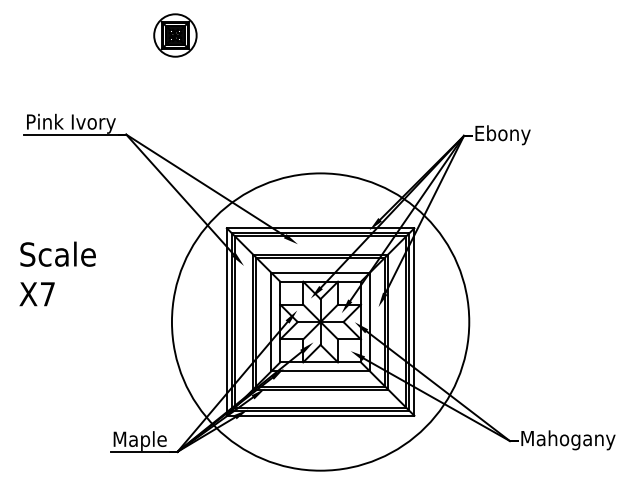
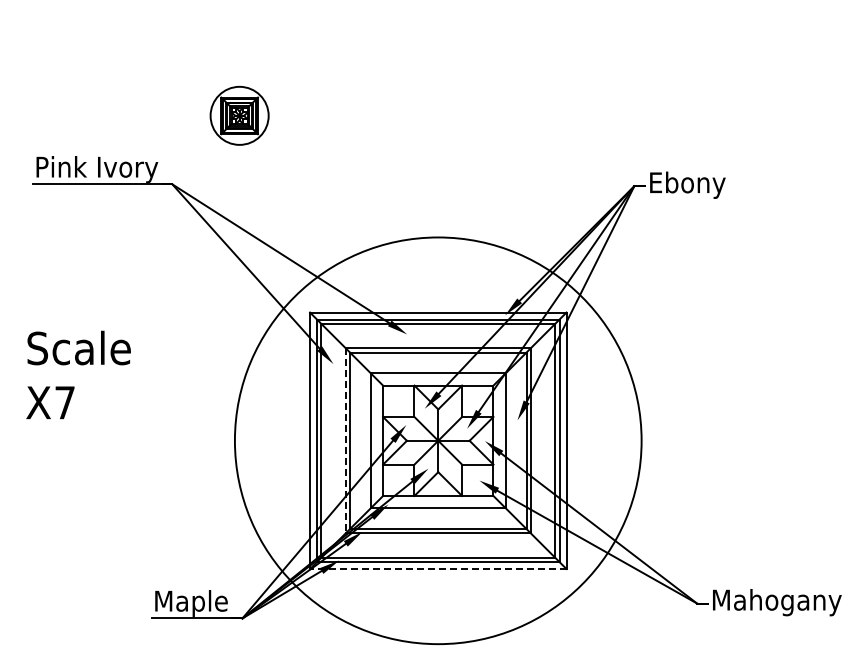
part: (175, 35) -> (239, 115), moved
line: (252, 322) -> (345, 441), solid -> dashed
line: (320, 416) -> (437, 569), solid -> dashed

